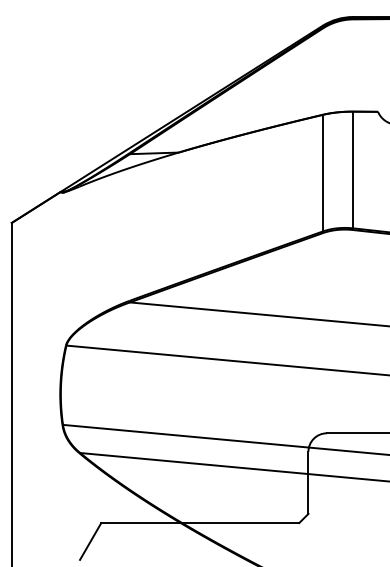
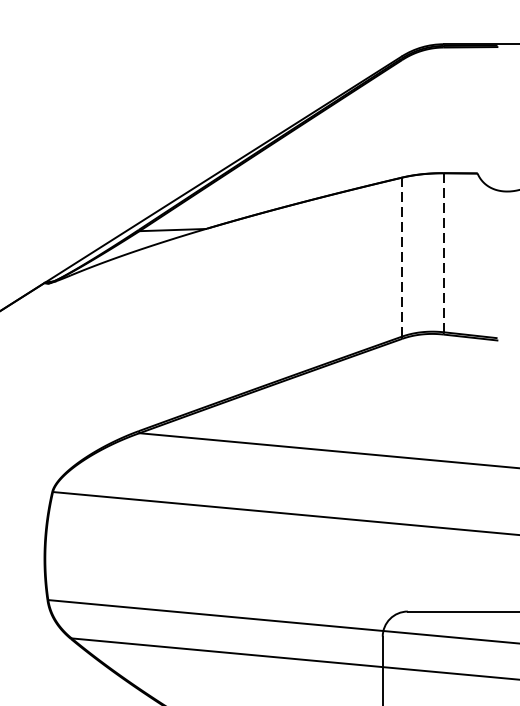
line: (353, 170) -> (444, 253), solid -> dashed
line: (322, 172) -> (401, 256), solid -> dashed

